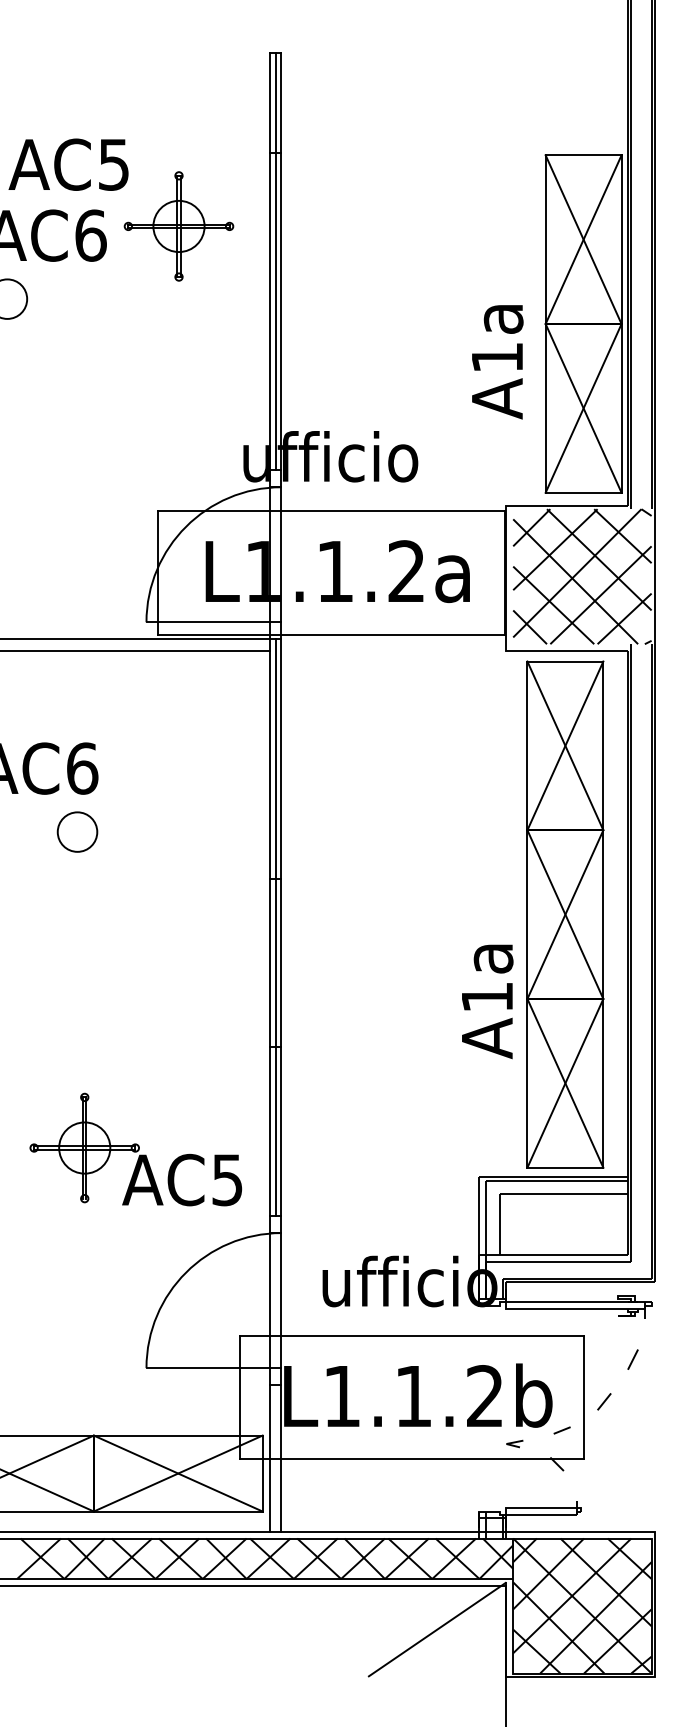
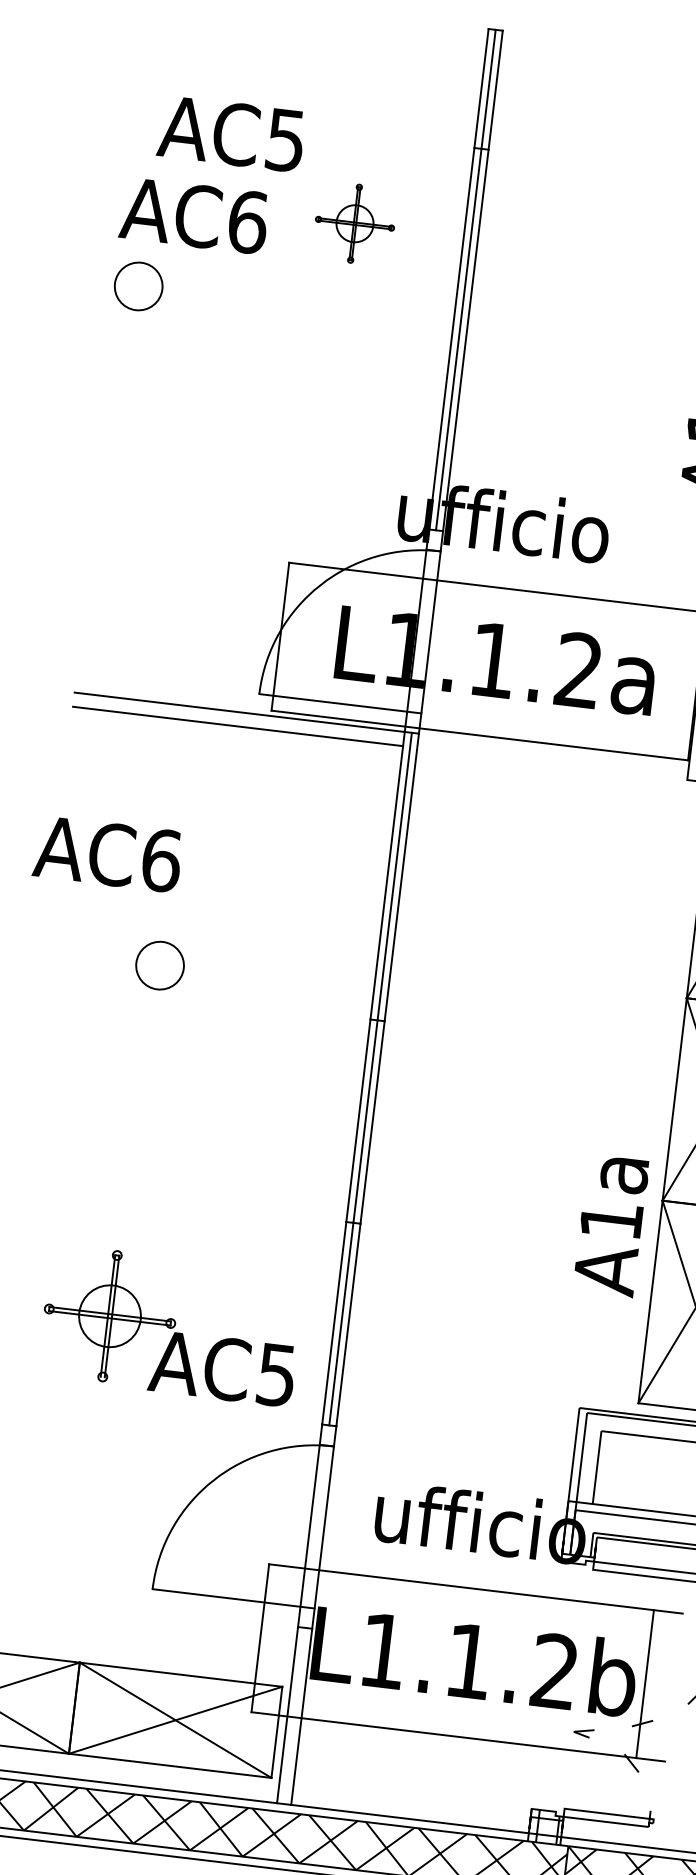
part: (178, 226) -> (354, 223), size x0.6
circle: (77, 831) -> (160, 964), moved
text: (487, 1001) -> (611, 1225), moved
line: (584, 1397) -> (645, 1683), moved

